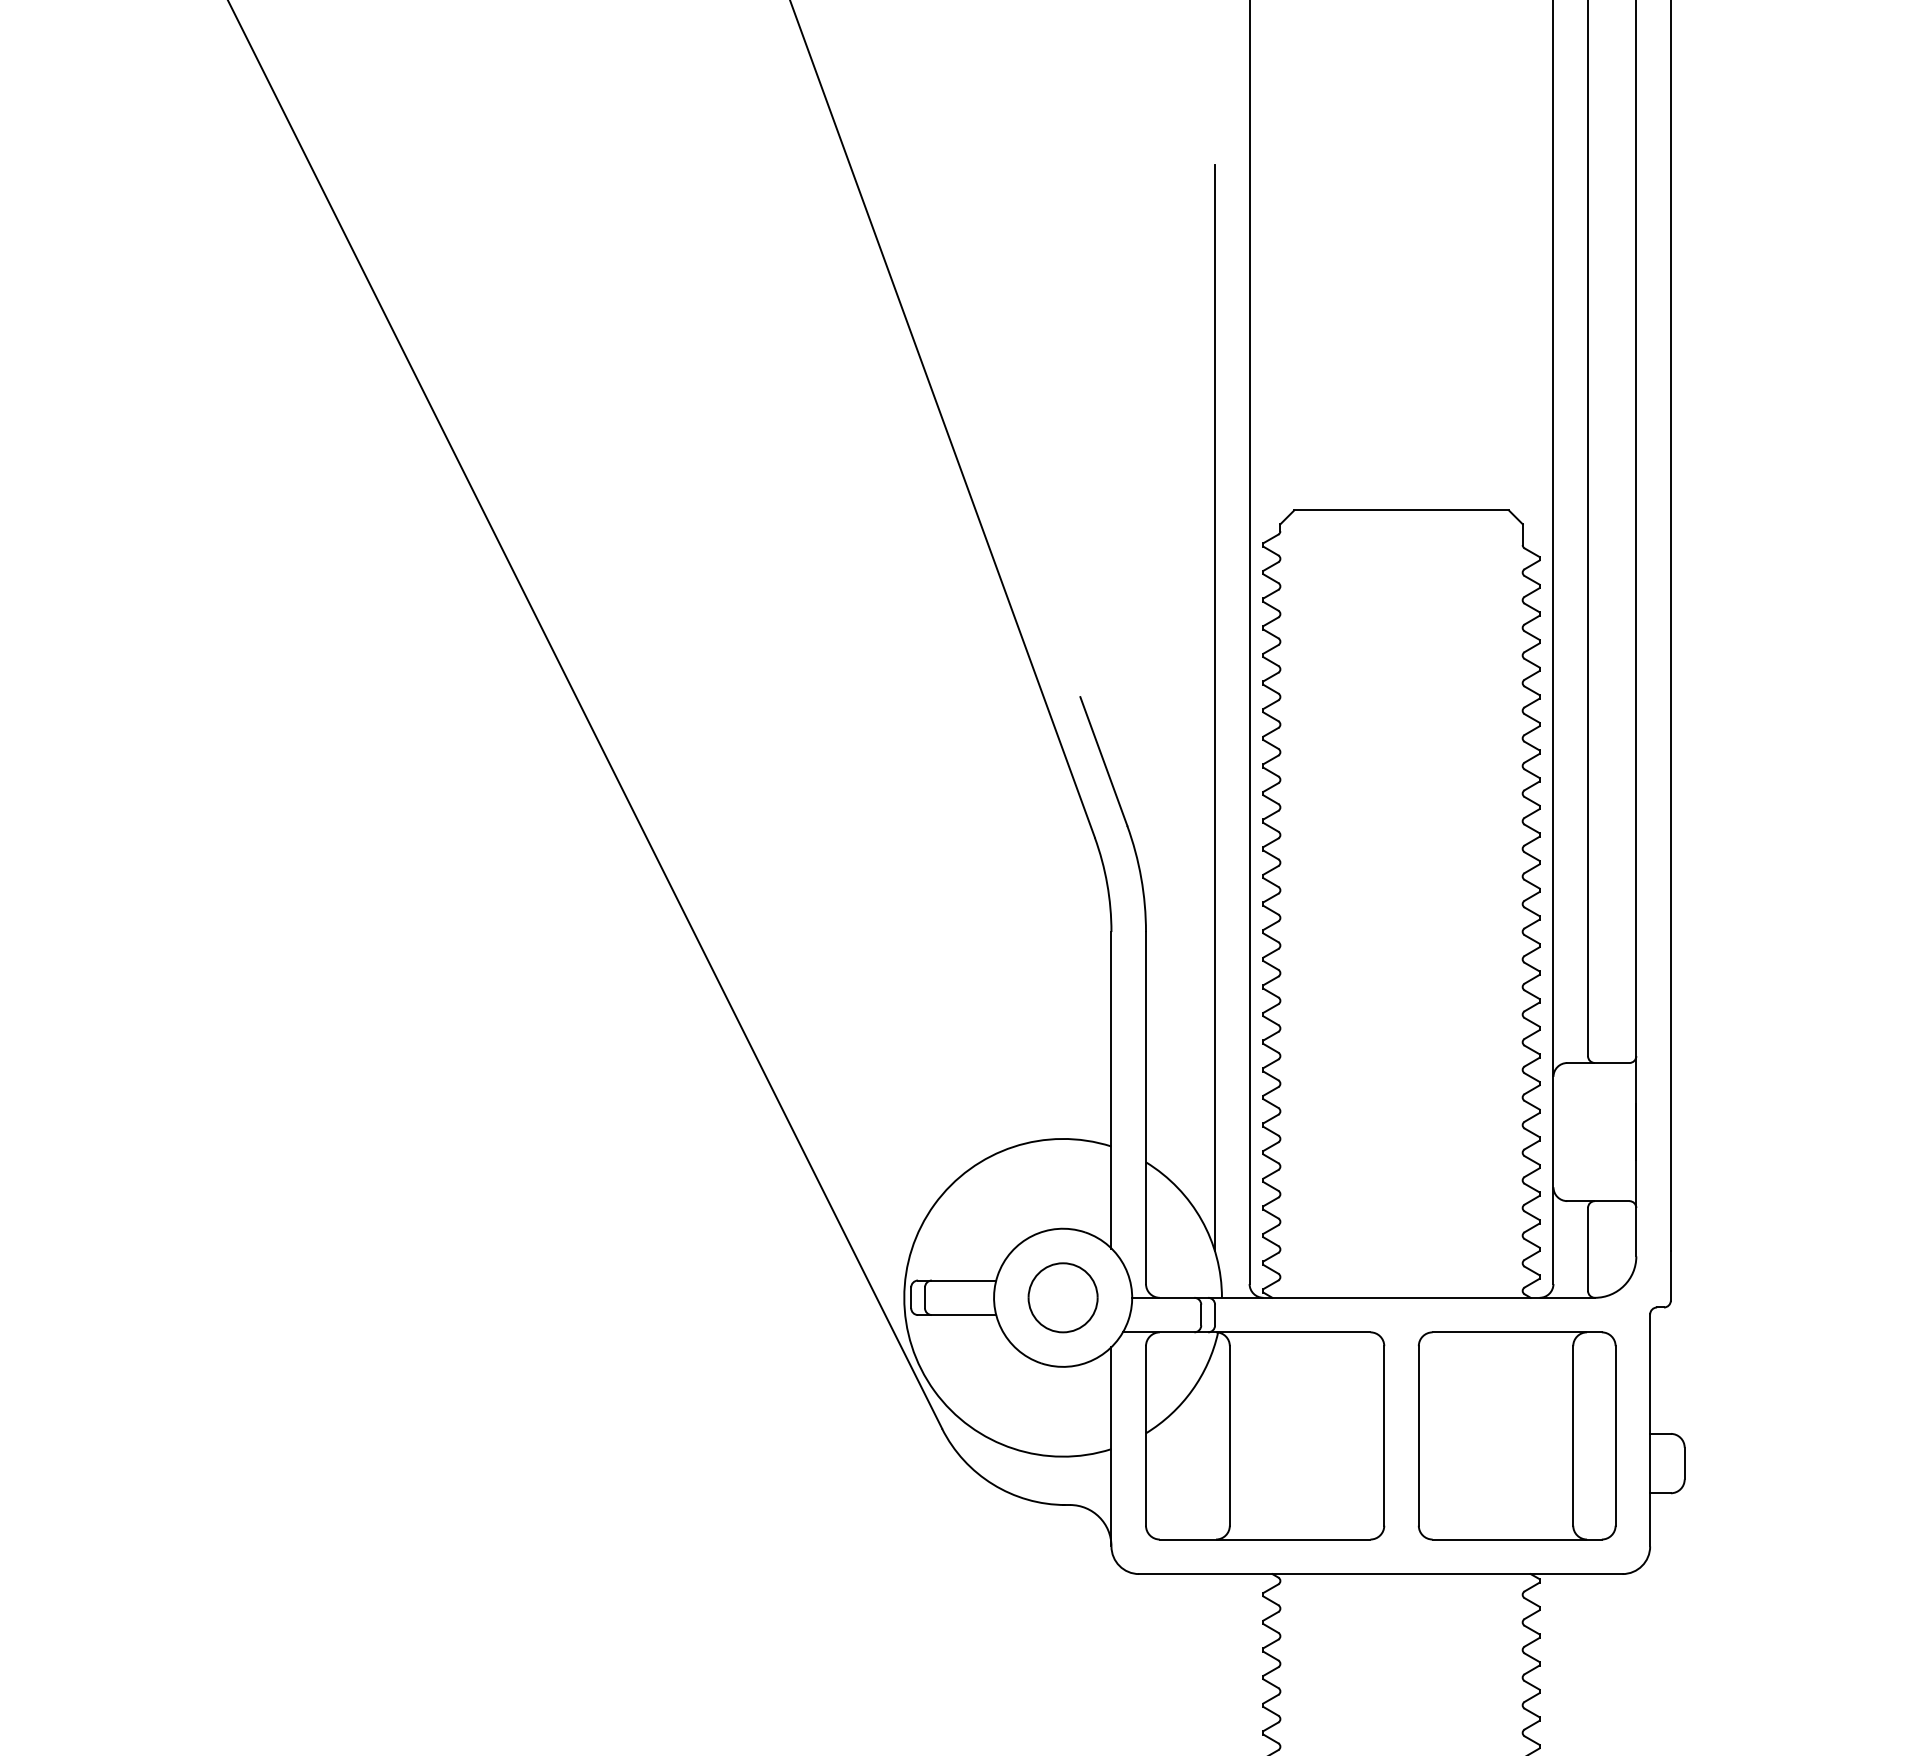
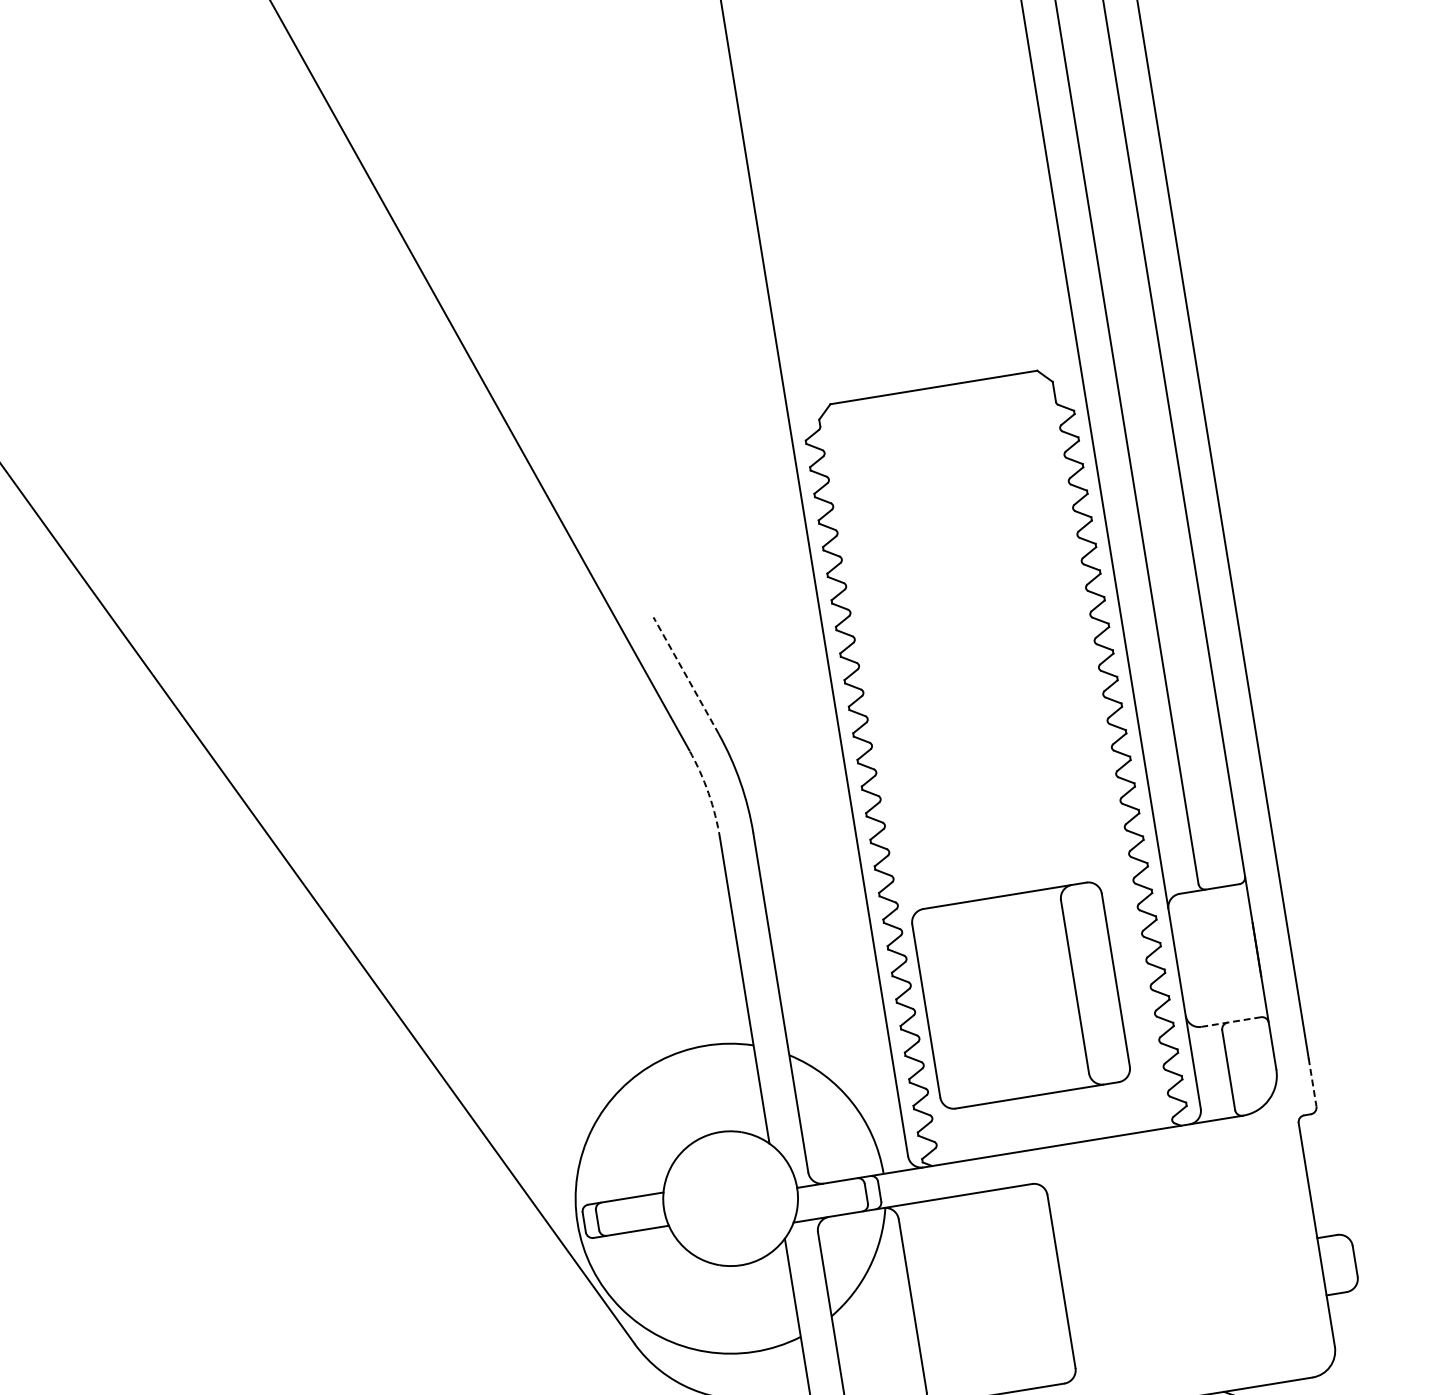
line: (1215, 707) -> (785, 606), removed
line: (1103, 761) -> (685, 675), solid -> dashed
arc: (1107, 884) -> (708, 793), solid -> dashed
line: (1597, 1201) -> (1230, 1022), solid -> dashed
line: (1670, 1276) -> (1312, 1083), solid -> dashed
part: (1062, 1297) -> (729, 1198), removed
part: (1516, 1435) -> (1020, 995), moved

